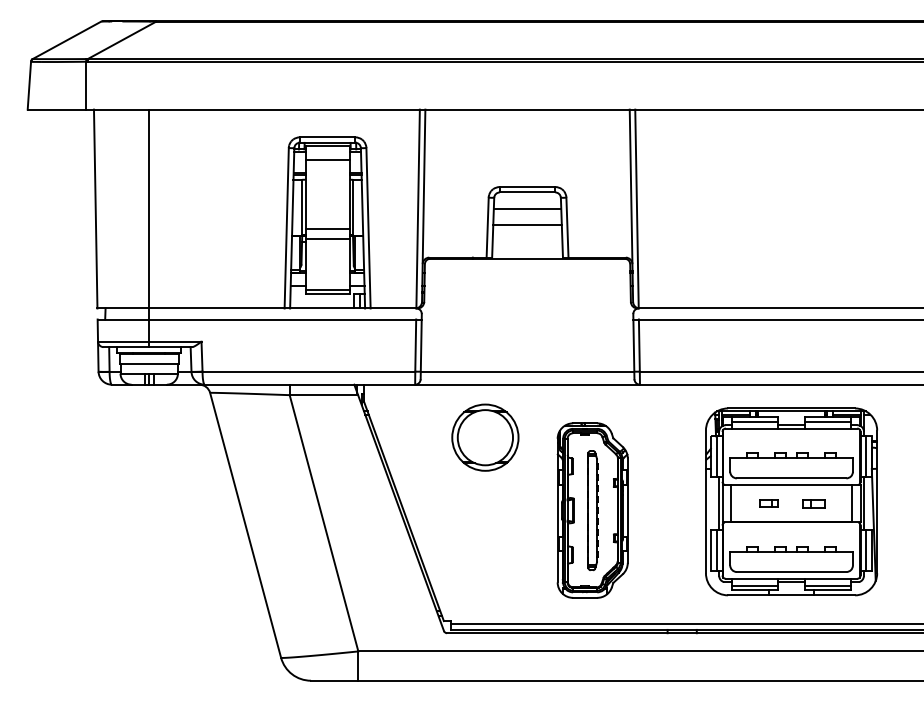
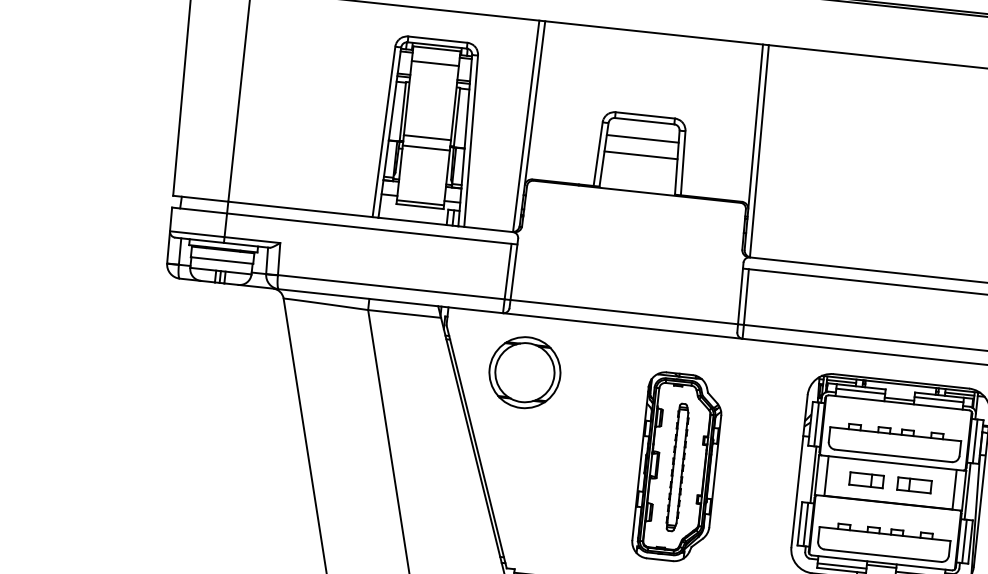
part: (485, 437) -> (525, 372), moved
part: (768, 503) -> (865, 480), size x1.67
part: (813, 503) -> (913, 485), size x1.43

